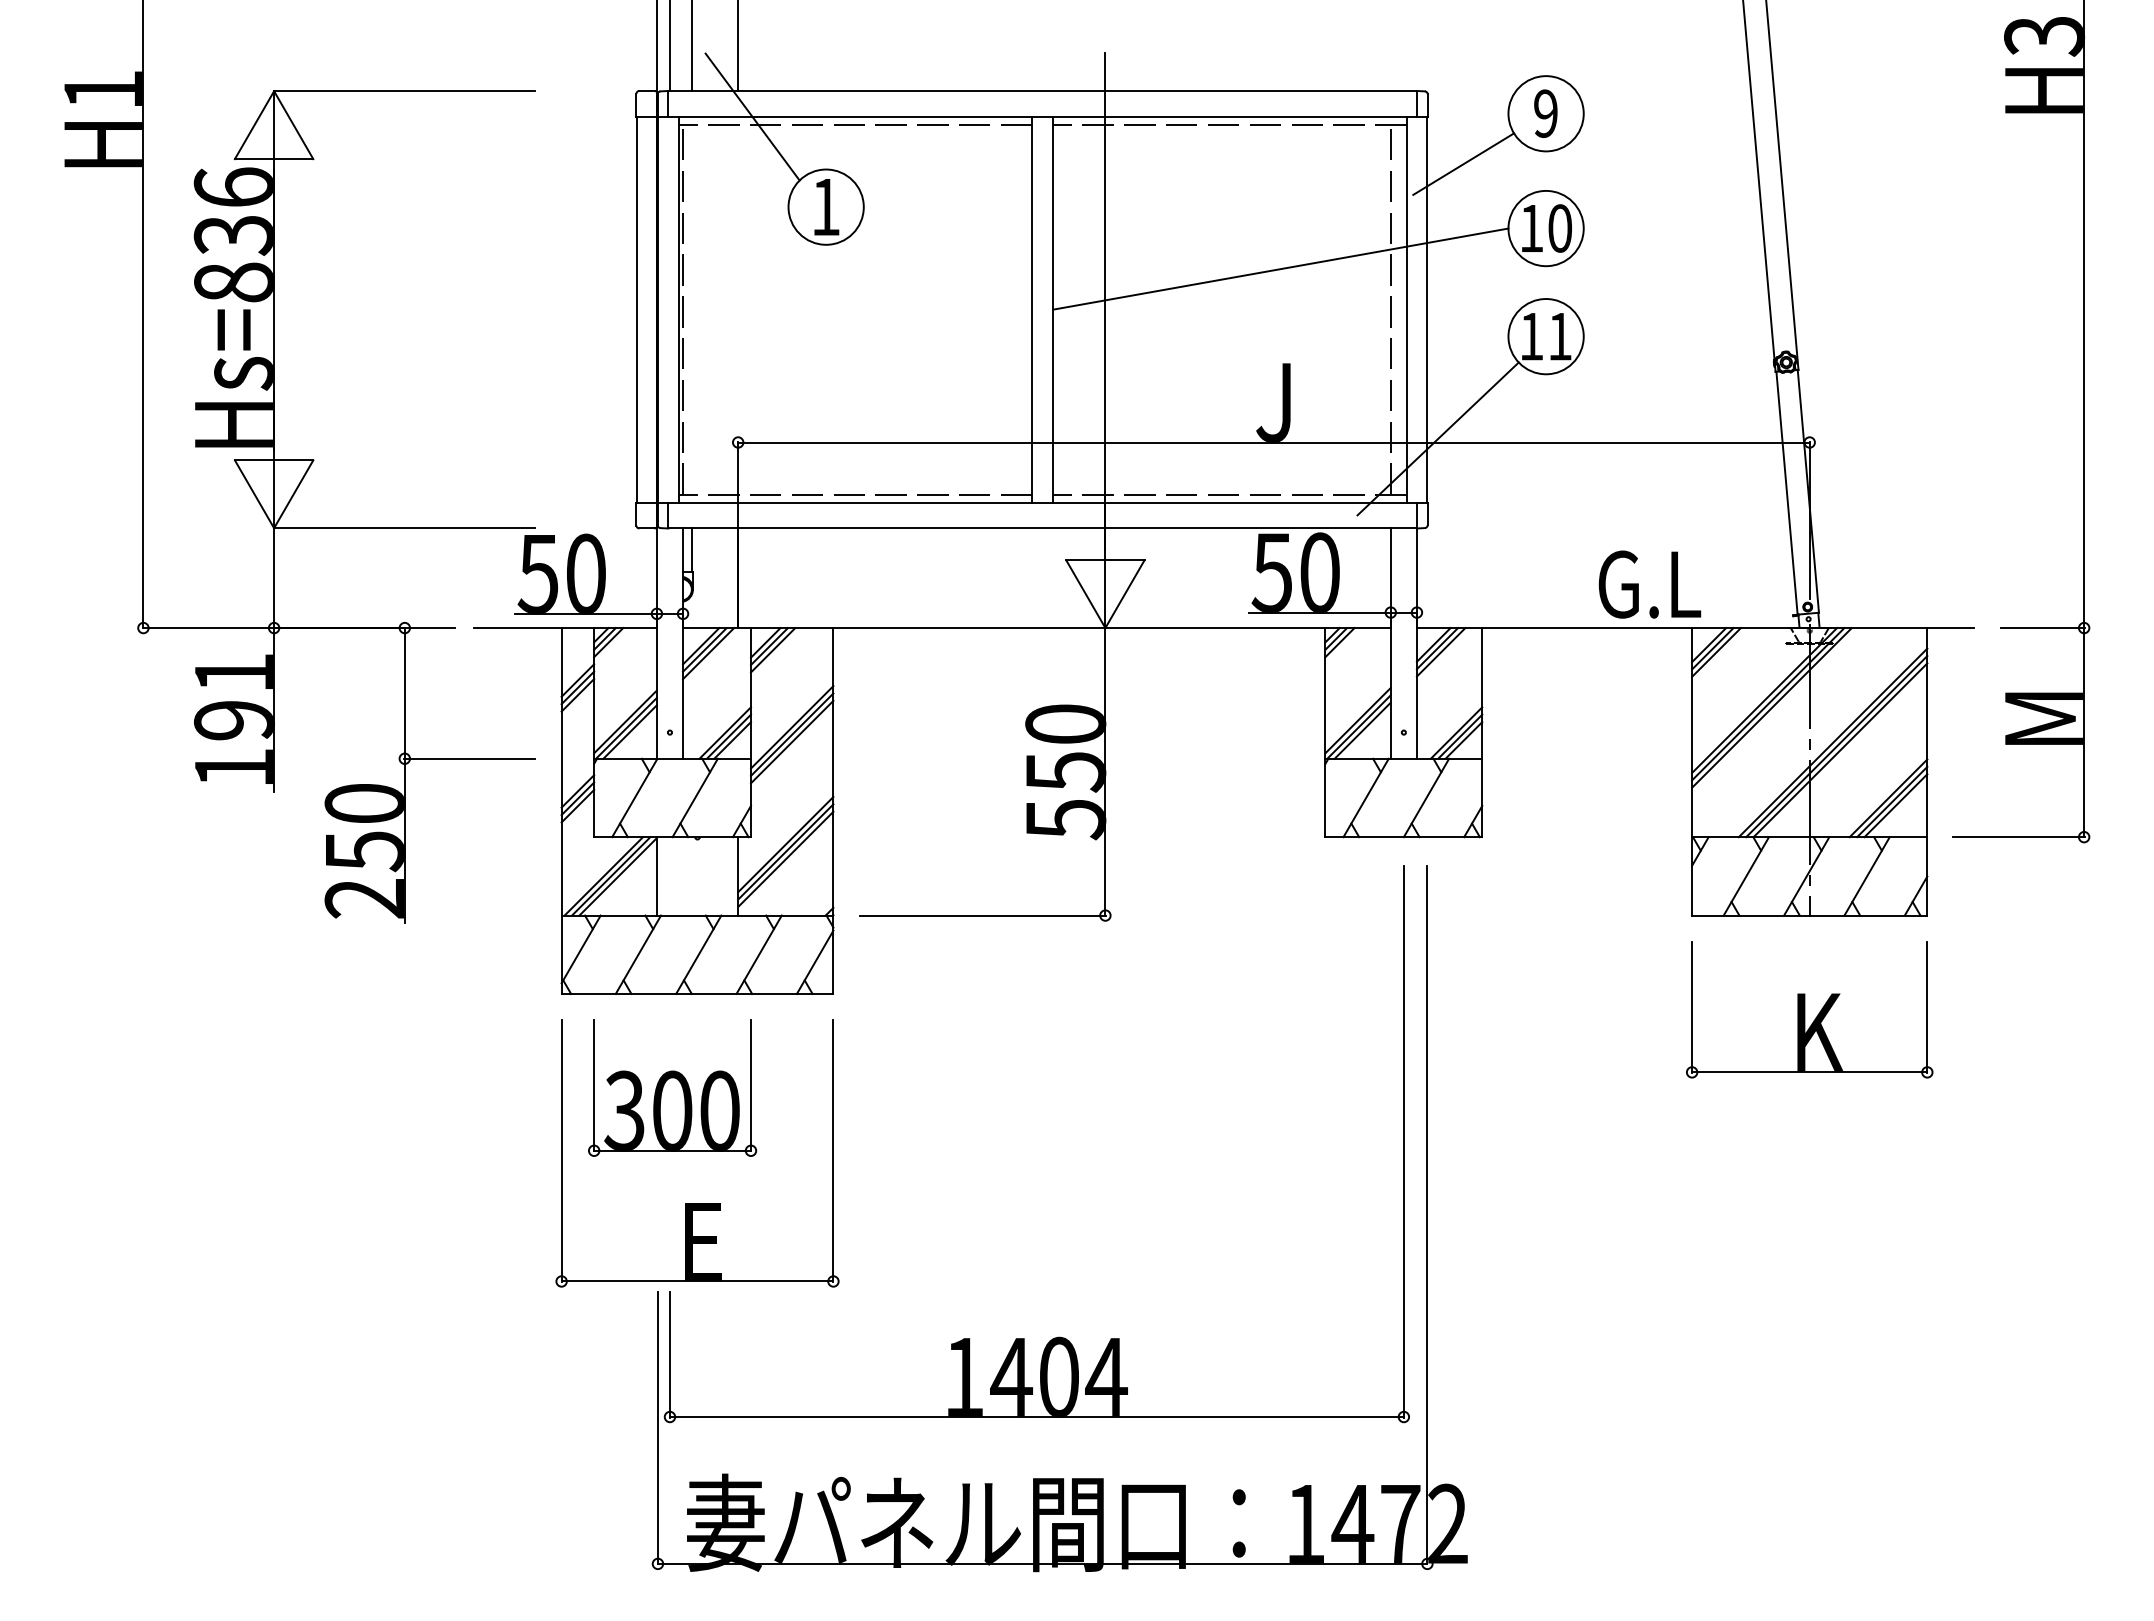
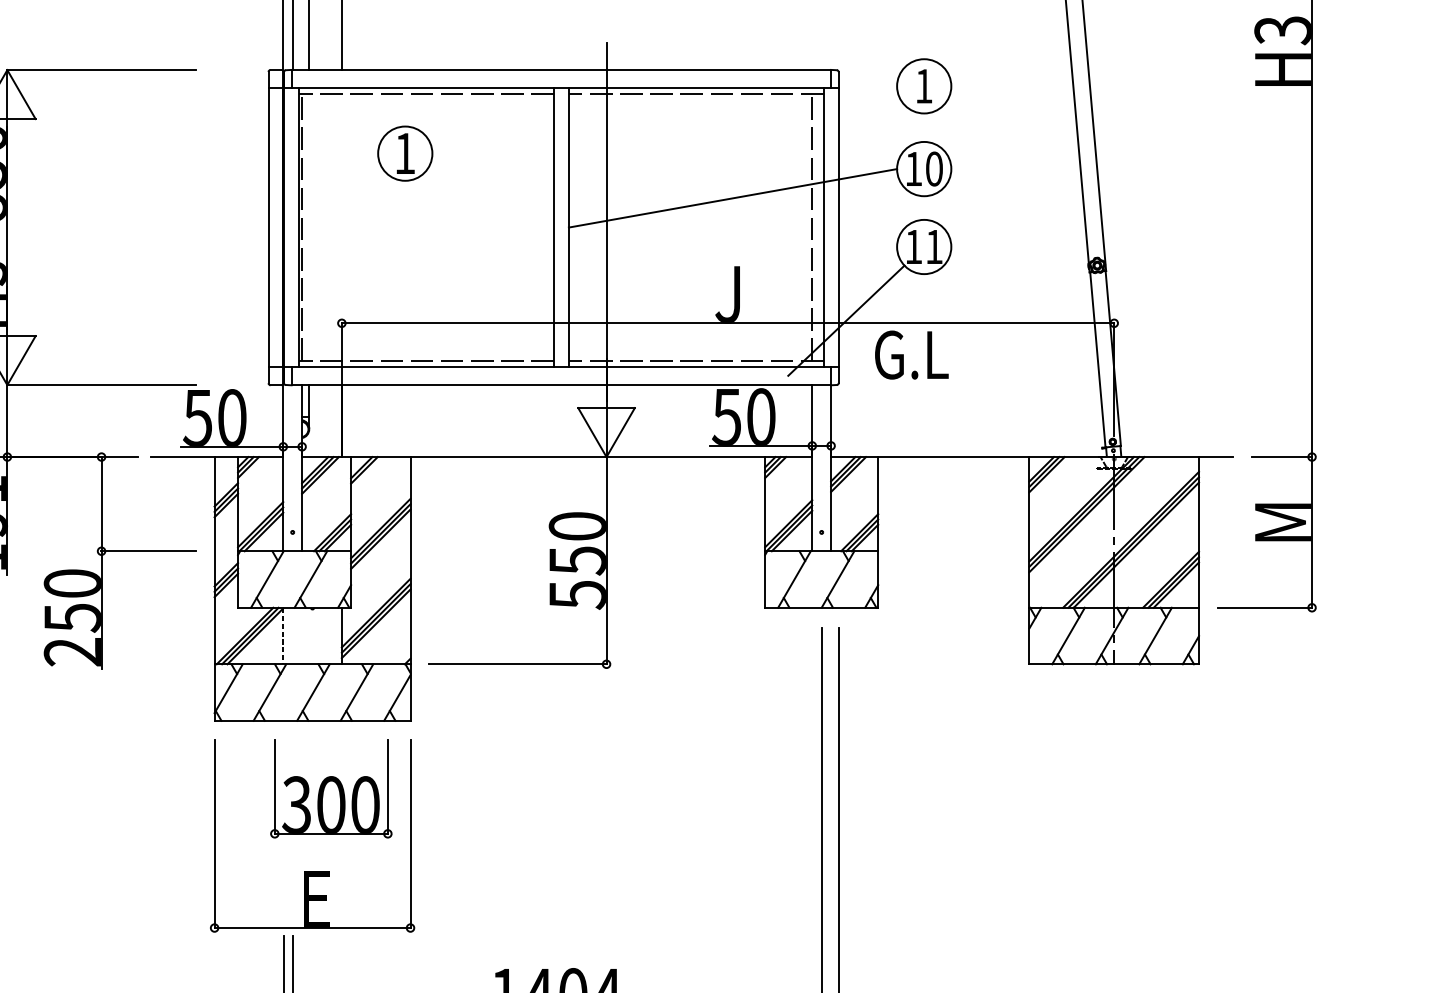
text: (1545, 113) -> (923, 86), 9 -> 1
line: (752, 116) -> (352, 88), removed
line: (1463, 163) -> (864, 122), removed
text: (1649, 584) -> (911, 355), moved
line: (773, 650) -> (367, 473), removed
line: (656, 876) -> (282, 636), solid -> dashed
part: (1809, 1009) -> (1114, 731), removed
part: (672, 1087) -> (331, 788), moved

